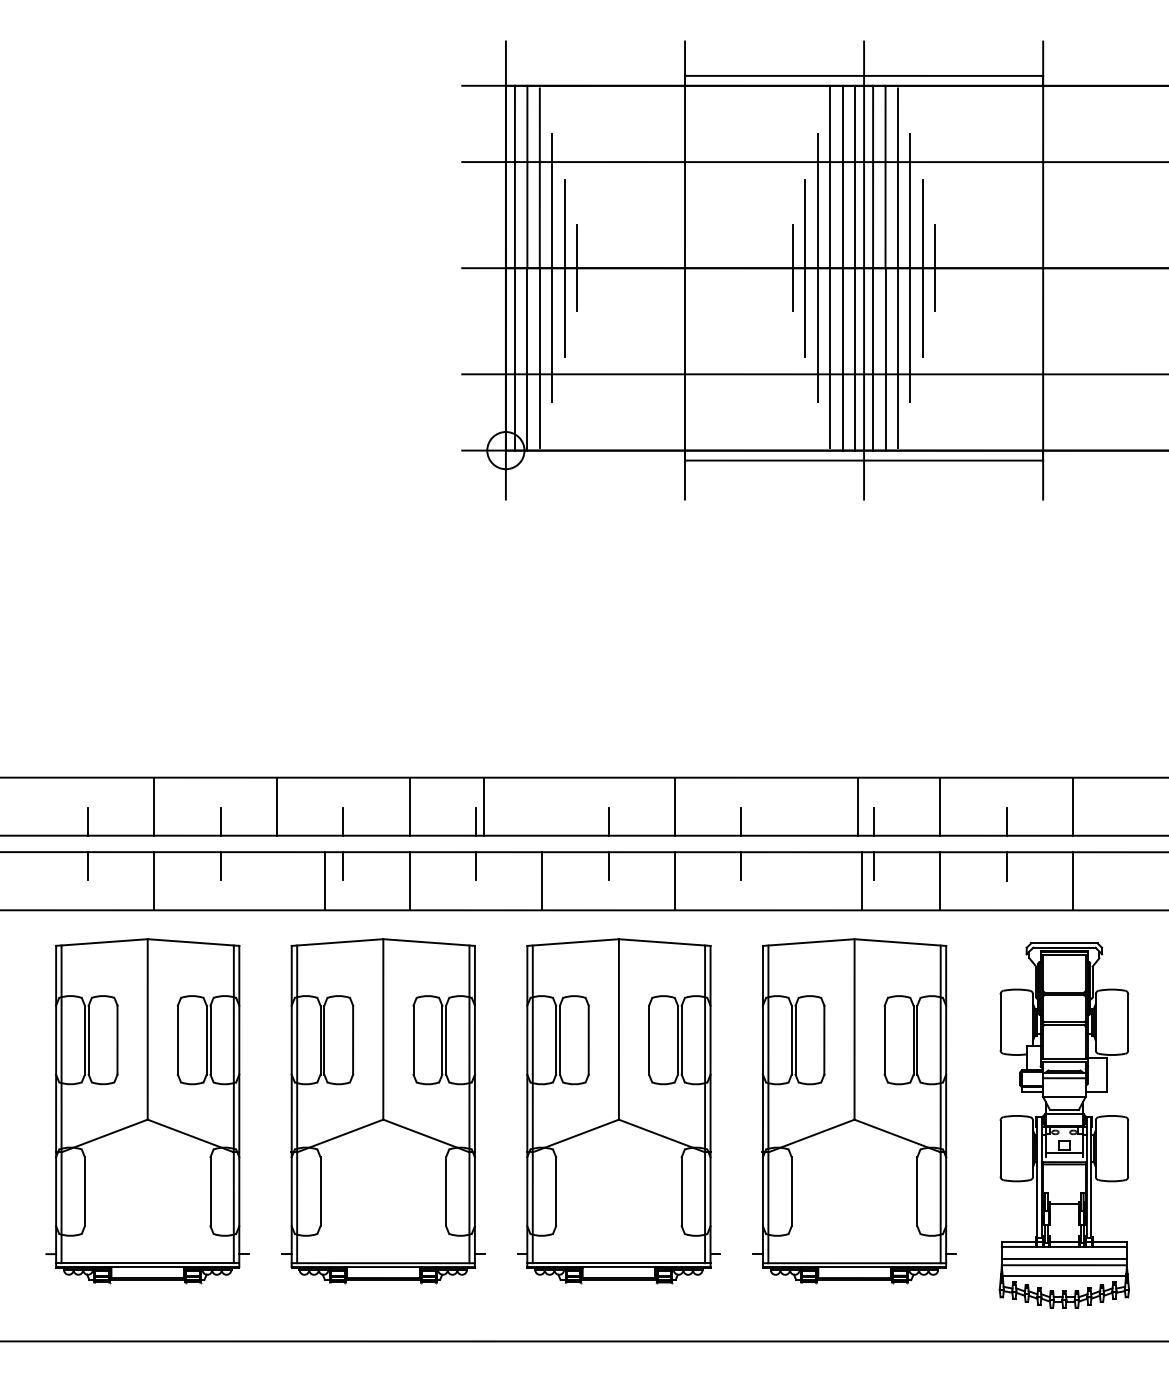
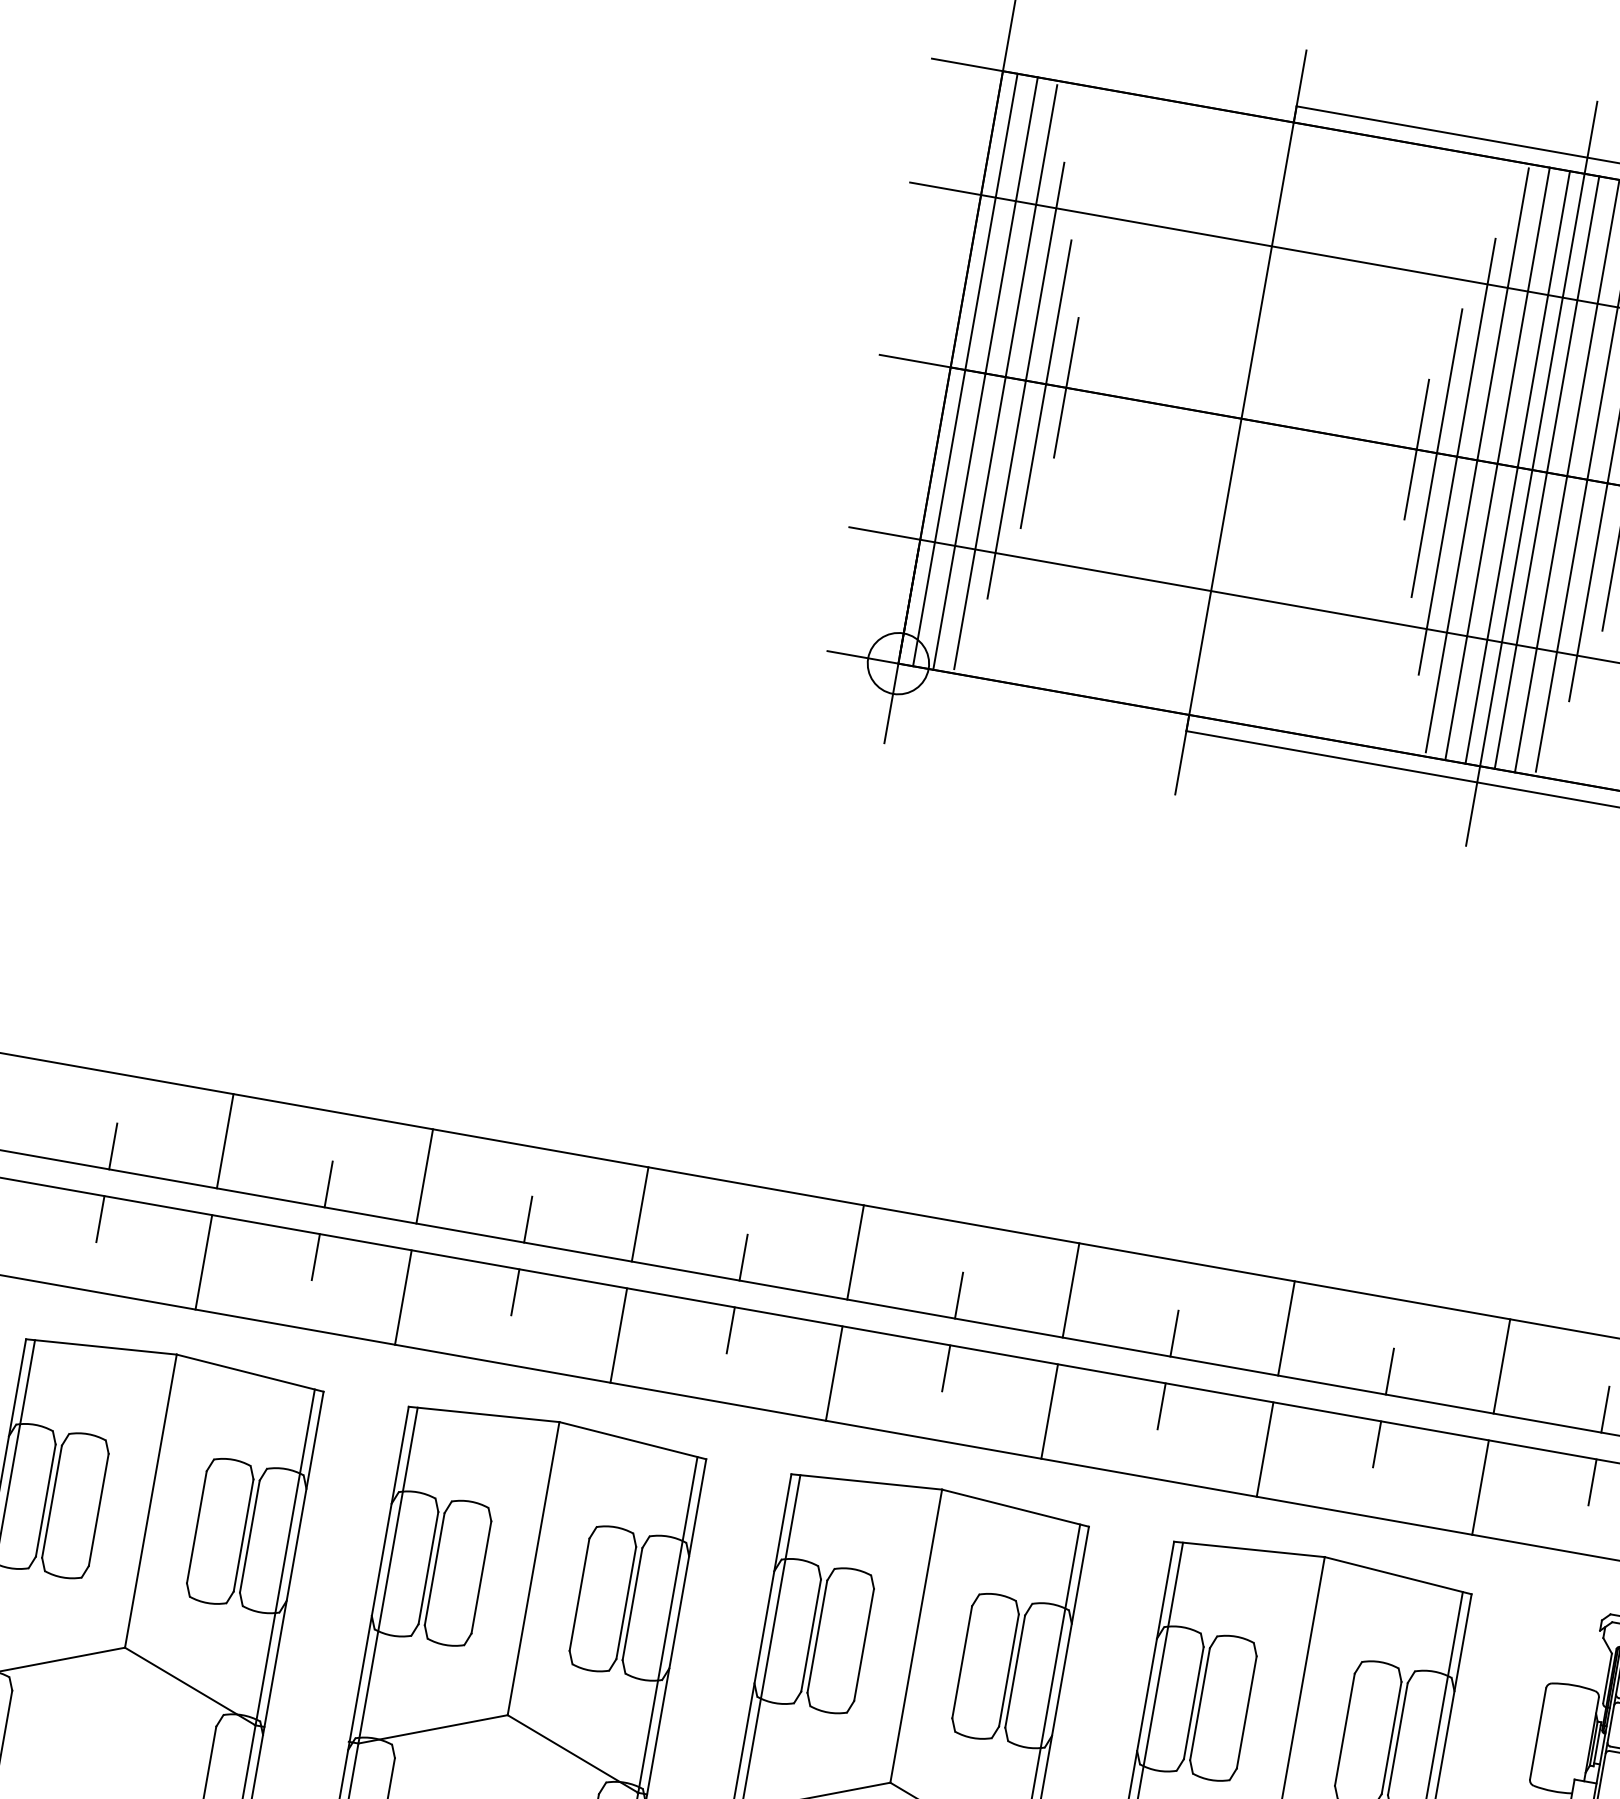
line: (484, 806) -> (855, 1252), moved
line: (857, 806) -> (1286, 1328), moved
line: (325, 881) -> (404, 1298), moved
line: (861, 881) -> (1264, 1449), moved

